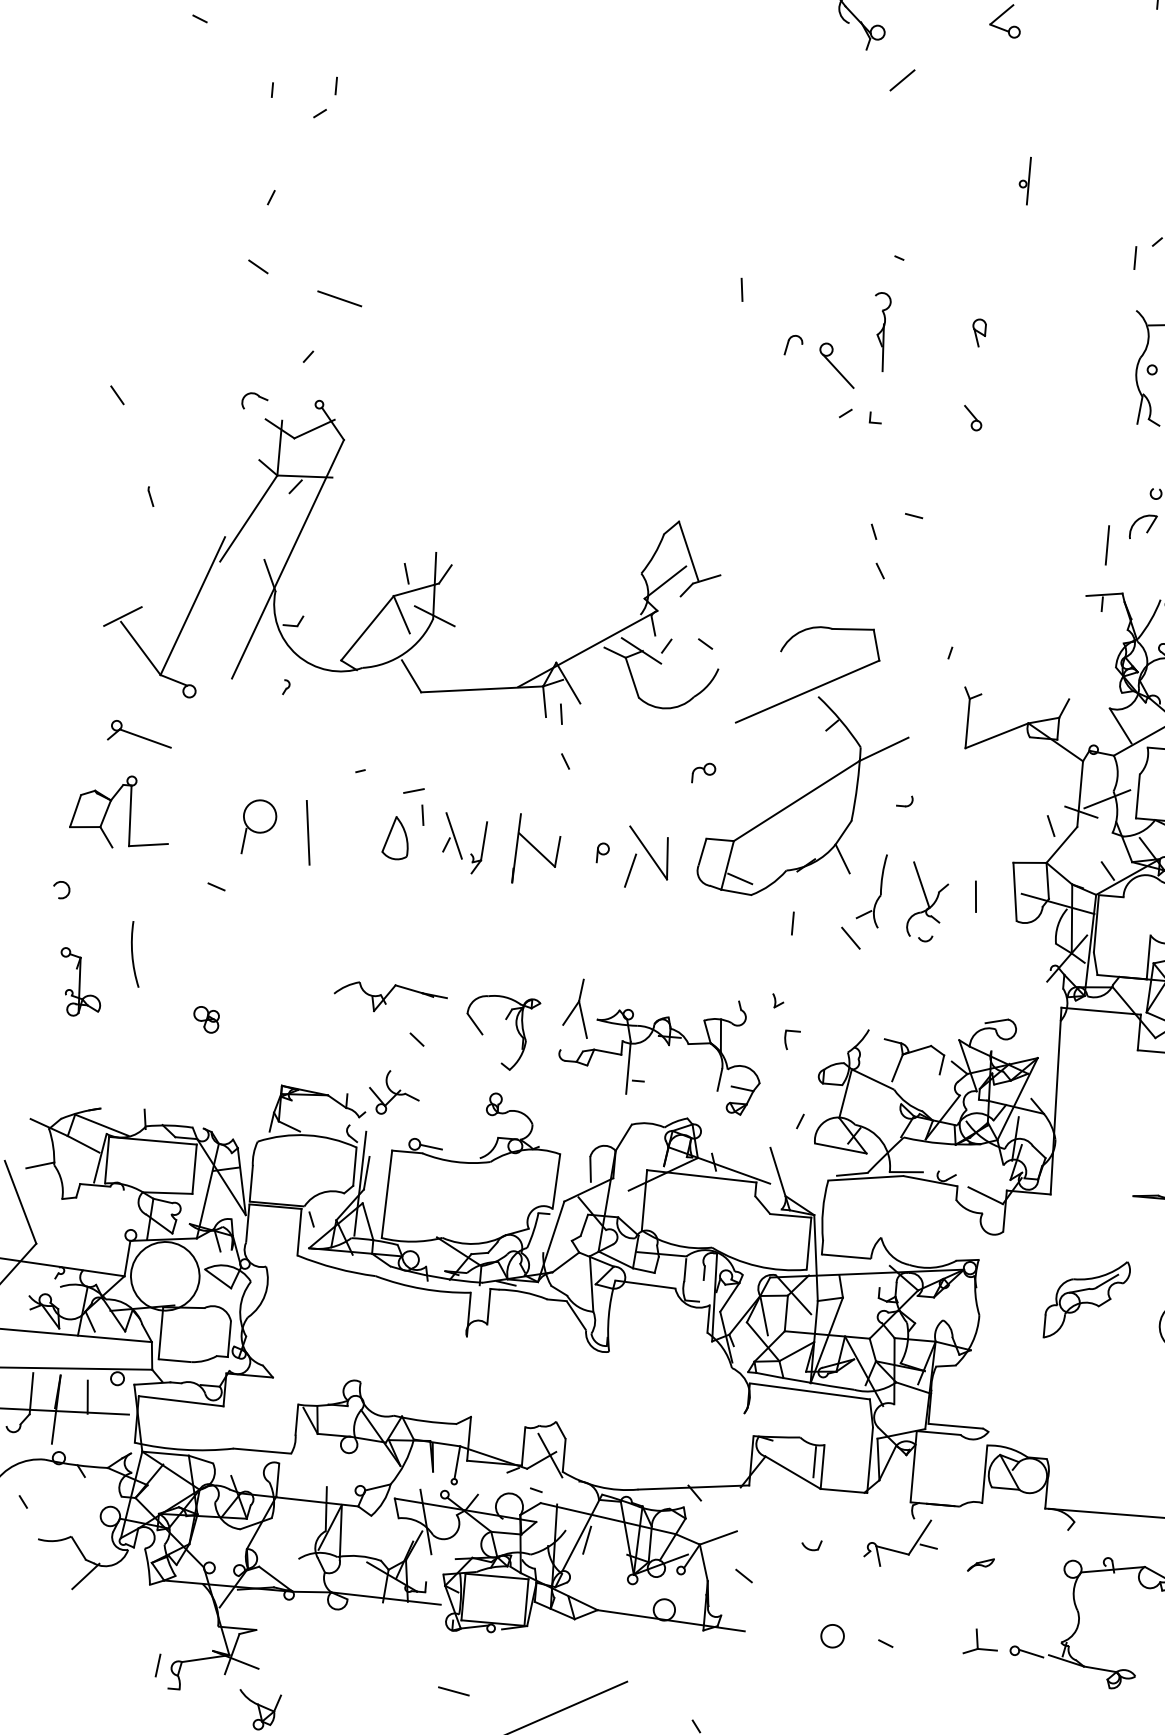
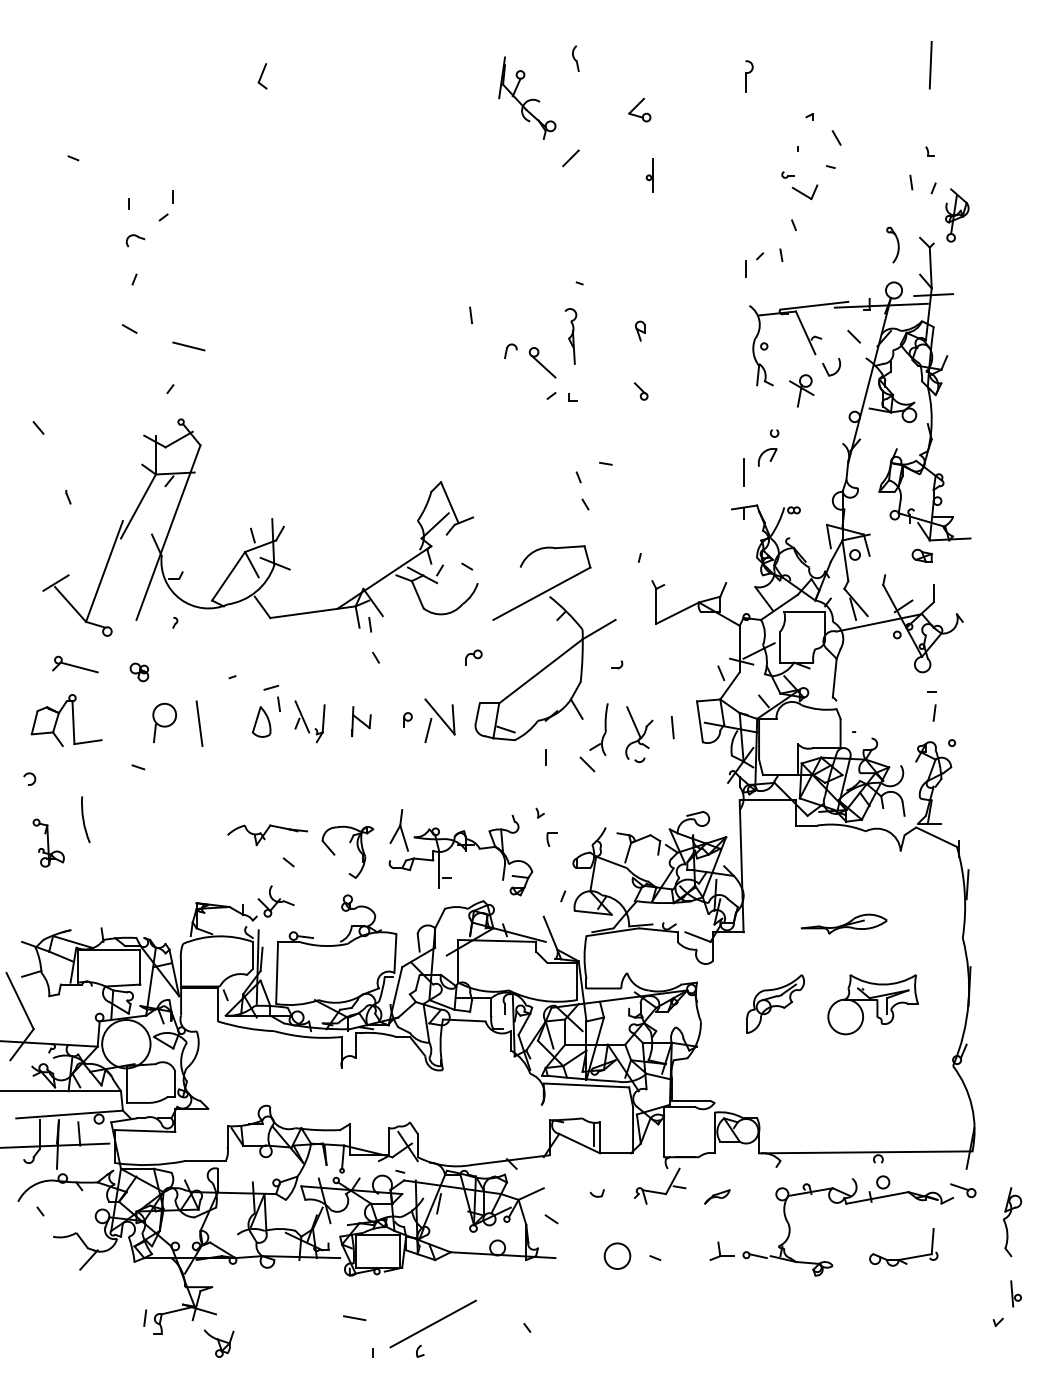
part: (1023, 180) -> (649, 175), moved
part: (254, 401) -> (135, 240), moved
part: (537, 849) -> (361, 721), size x0.6
part: (206, 1019) -> (139, 672), moved
part: (981, 1564) -> (717, 1196), size x1.4
circle: (832, 1635) -> (617, 1255), size x1.6

